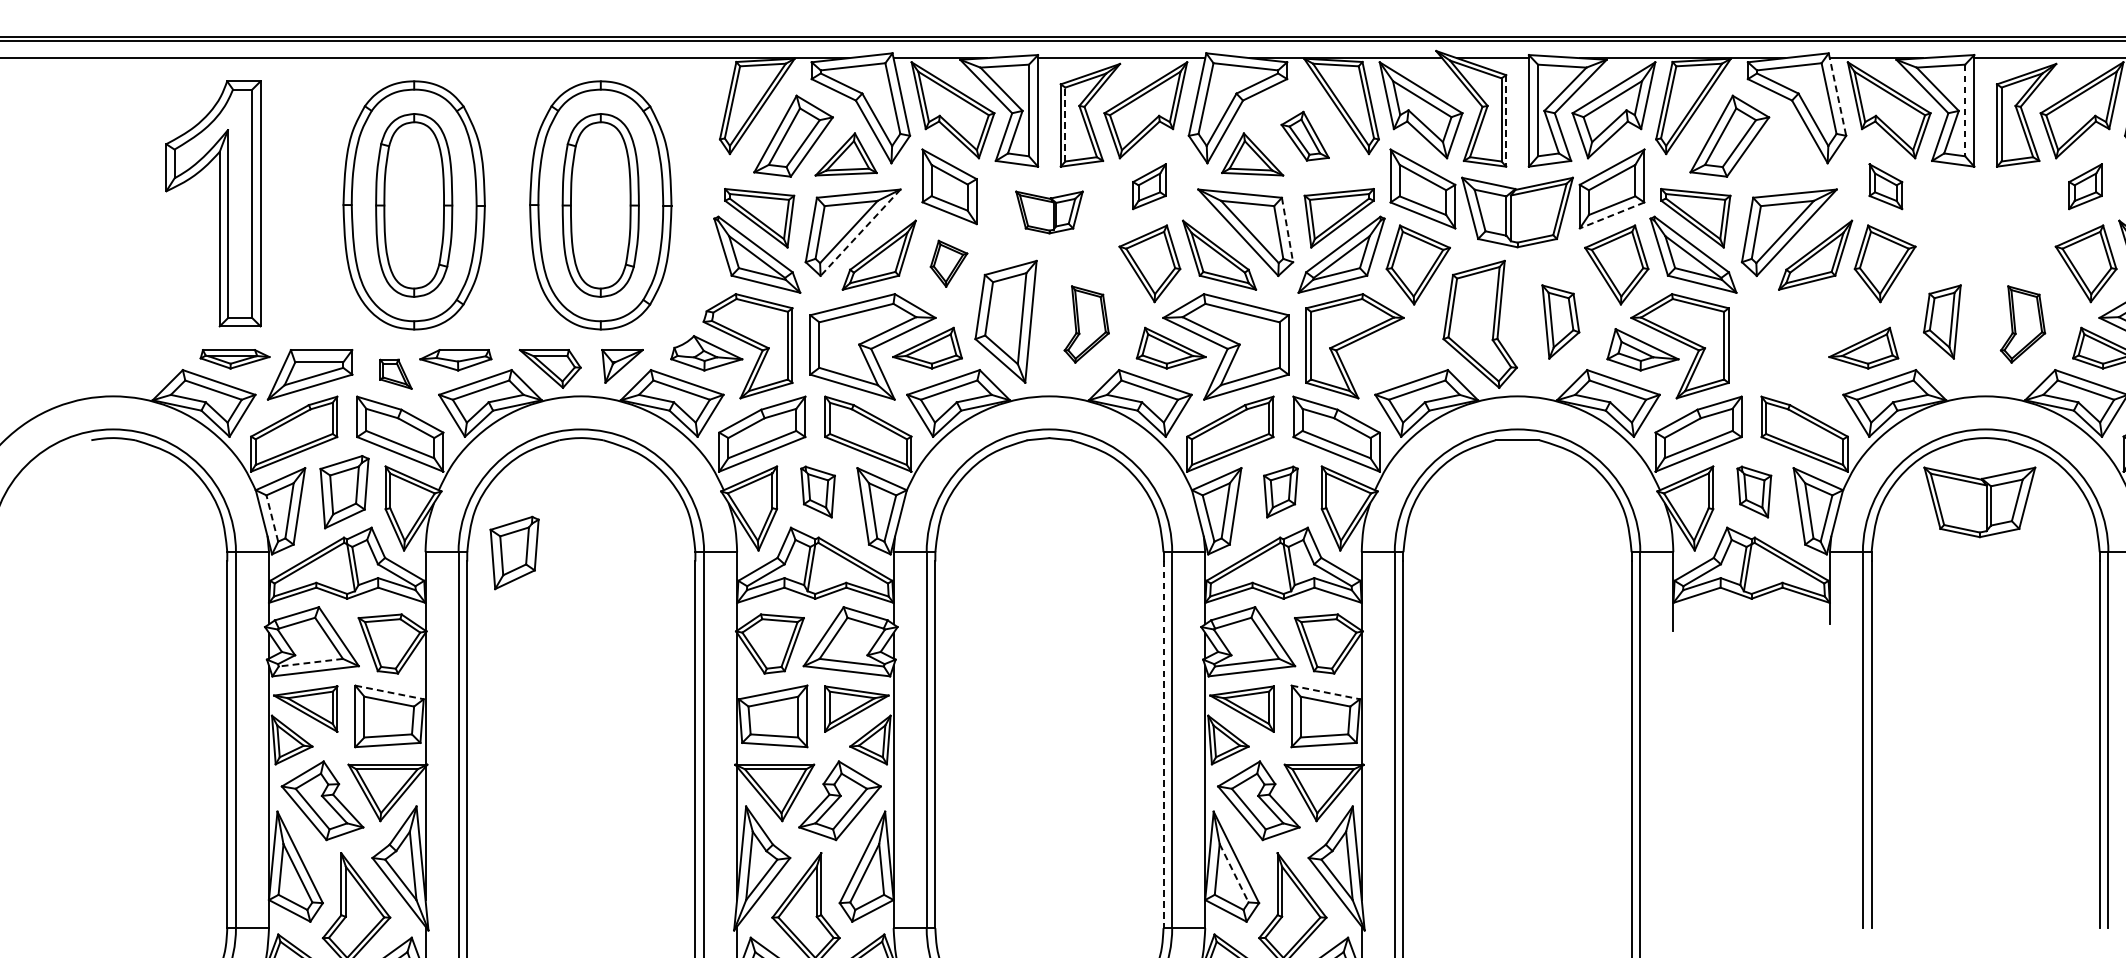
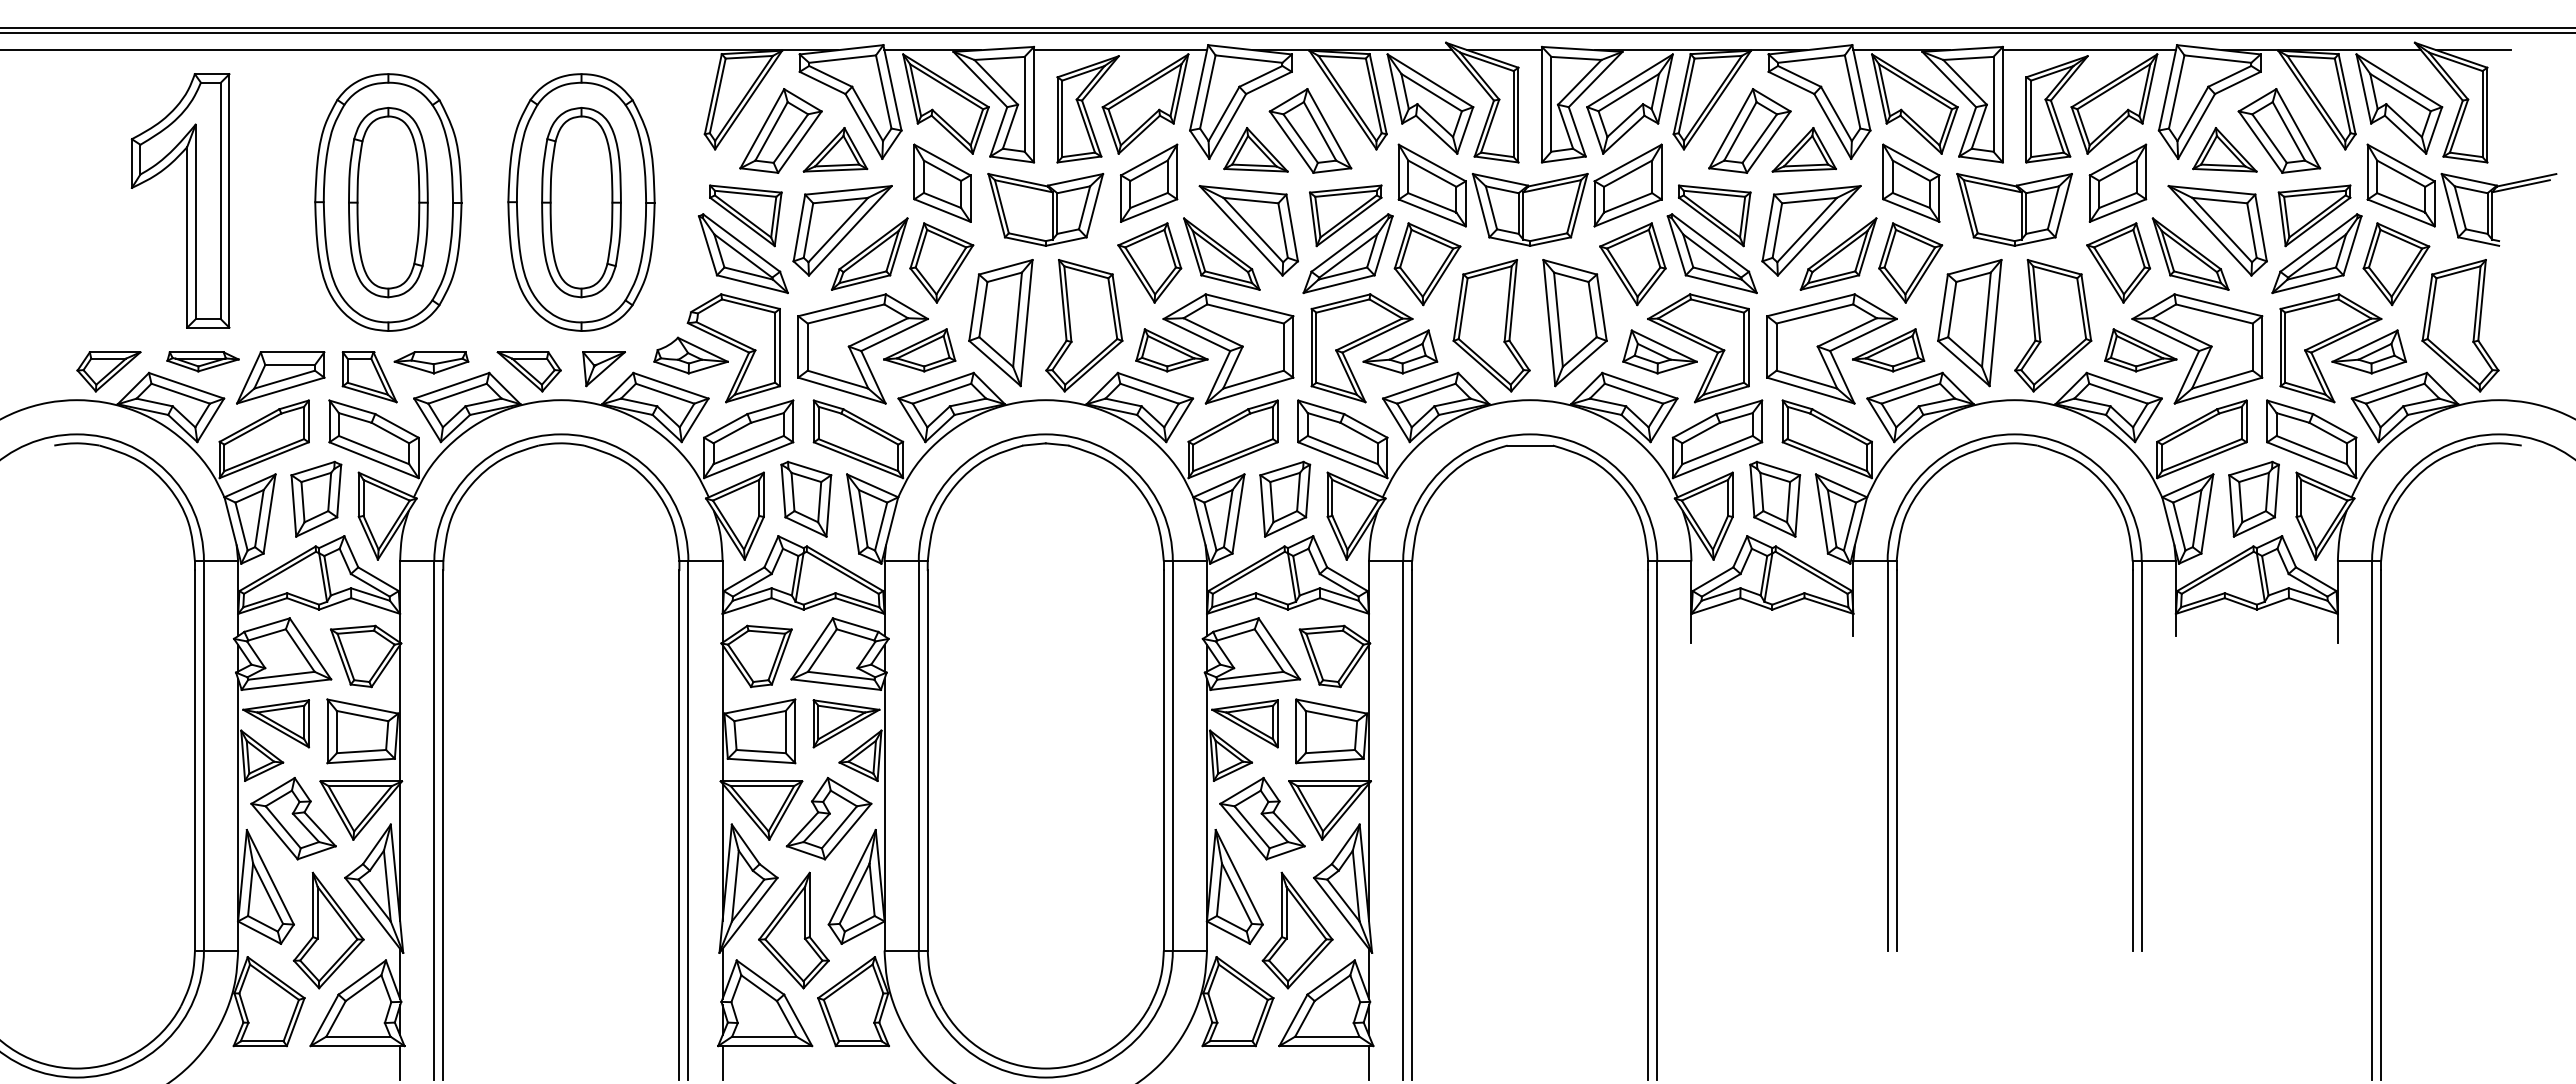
line: (1837, 94) -> (1861, 87), dashed -> solid
line: (1965, 110) -> (1993, 104), dashed -> solid
line: (1506, 121) -> (1518, 115), dashed -> solid
line: (1065, 124) -> (1062, 118), dashed -> solid
part: (1305, 135) -> (1310, 130), size x1.67
part: (1781, 154) -> (1803, 149), added
part: (1149, 186) -> (1149, 182), size x1.67
part: (1885, 186) -> (1911, 182), size x1.67
part: (2085, 186) -> (2117, 182), size x1.67
part: (1049, 212) -> (1045, 209), size x1.67
line: (1611, 215) -> (1627, 213), dashed -> solid
line: (1287, 230) -> (1292, 228), dashed -> solid
line: (860, 232) -> (850, 230), dashed -> solid
part: (948, 263) -> (941, 262), size x1.67
part: (1560, 322) -> (1574, 323), size x1.67
part: (1942, 322) -> (1969, 323), size x1.67
part: (1086, 324) -> (1084, 325), size x1.67
part: (2023, 324) -> (2053, 325), size x1.67
part: (1808, 346) -> (1831, 348), added
part: (1392, 349) -> (1400, 351), added
part: (143, 368) -> (108, 371), added
part: (395, 374) -> (369, 377), size x1.67
part: (818, 491) -> (806, 498), size x1.43
part: (1281, 491) -> (1285, 498), size x1.43
part: (1754, 491) -> (1775, 498), size x1.43
part: (1979, 502) -> (2014, 209), moved
line: (272, 518) -> (241, 526), dashed -> solid
part: (514, 552) -> (492, 561), removed
line: (310, 662) -> (281, 675), dashed -> solid
line: (390, 692) -> (363, 706), dashed -> solid
line: (1326, 692) -> (1332, 706), dashed -> solid
line: (1163, 744) -> (1163, 760), dashed -> solid
line: (1233, 873) -> (1236, 893), dashed -> solid

